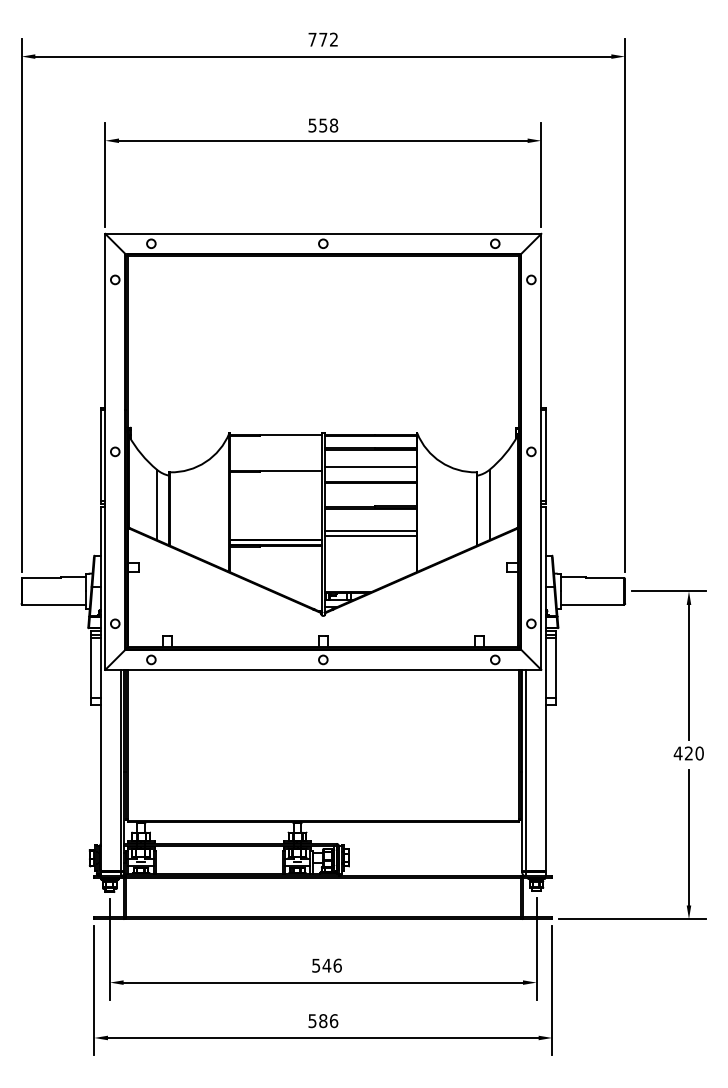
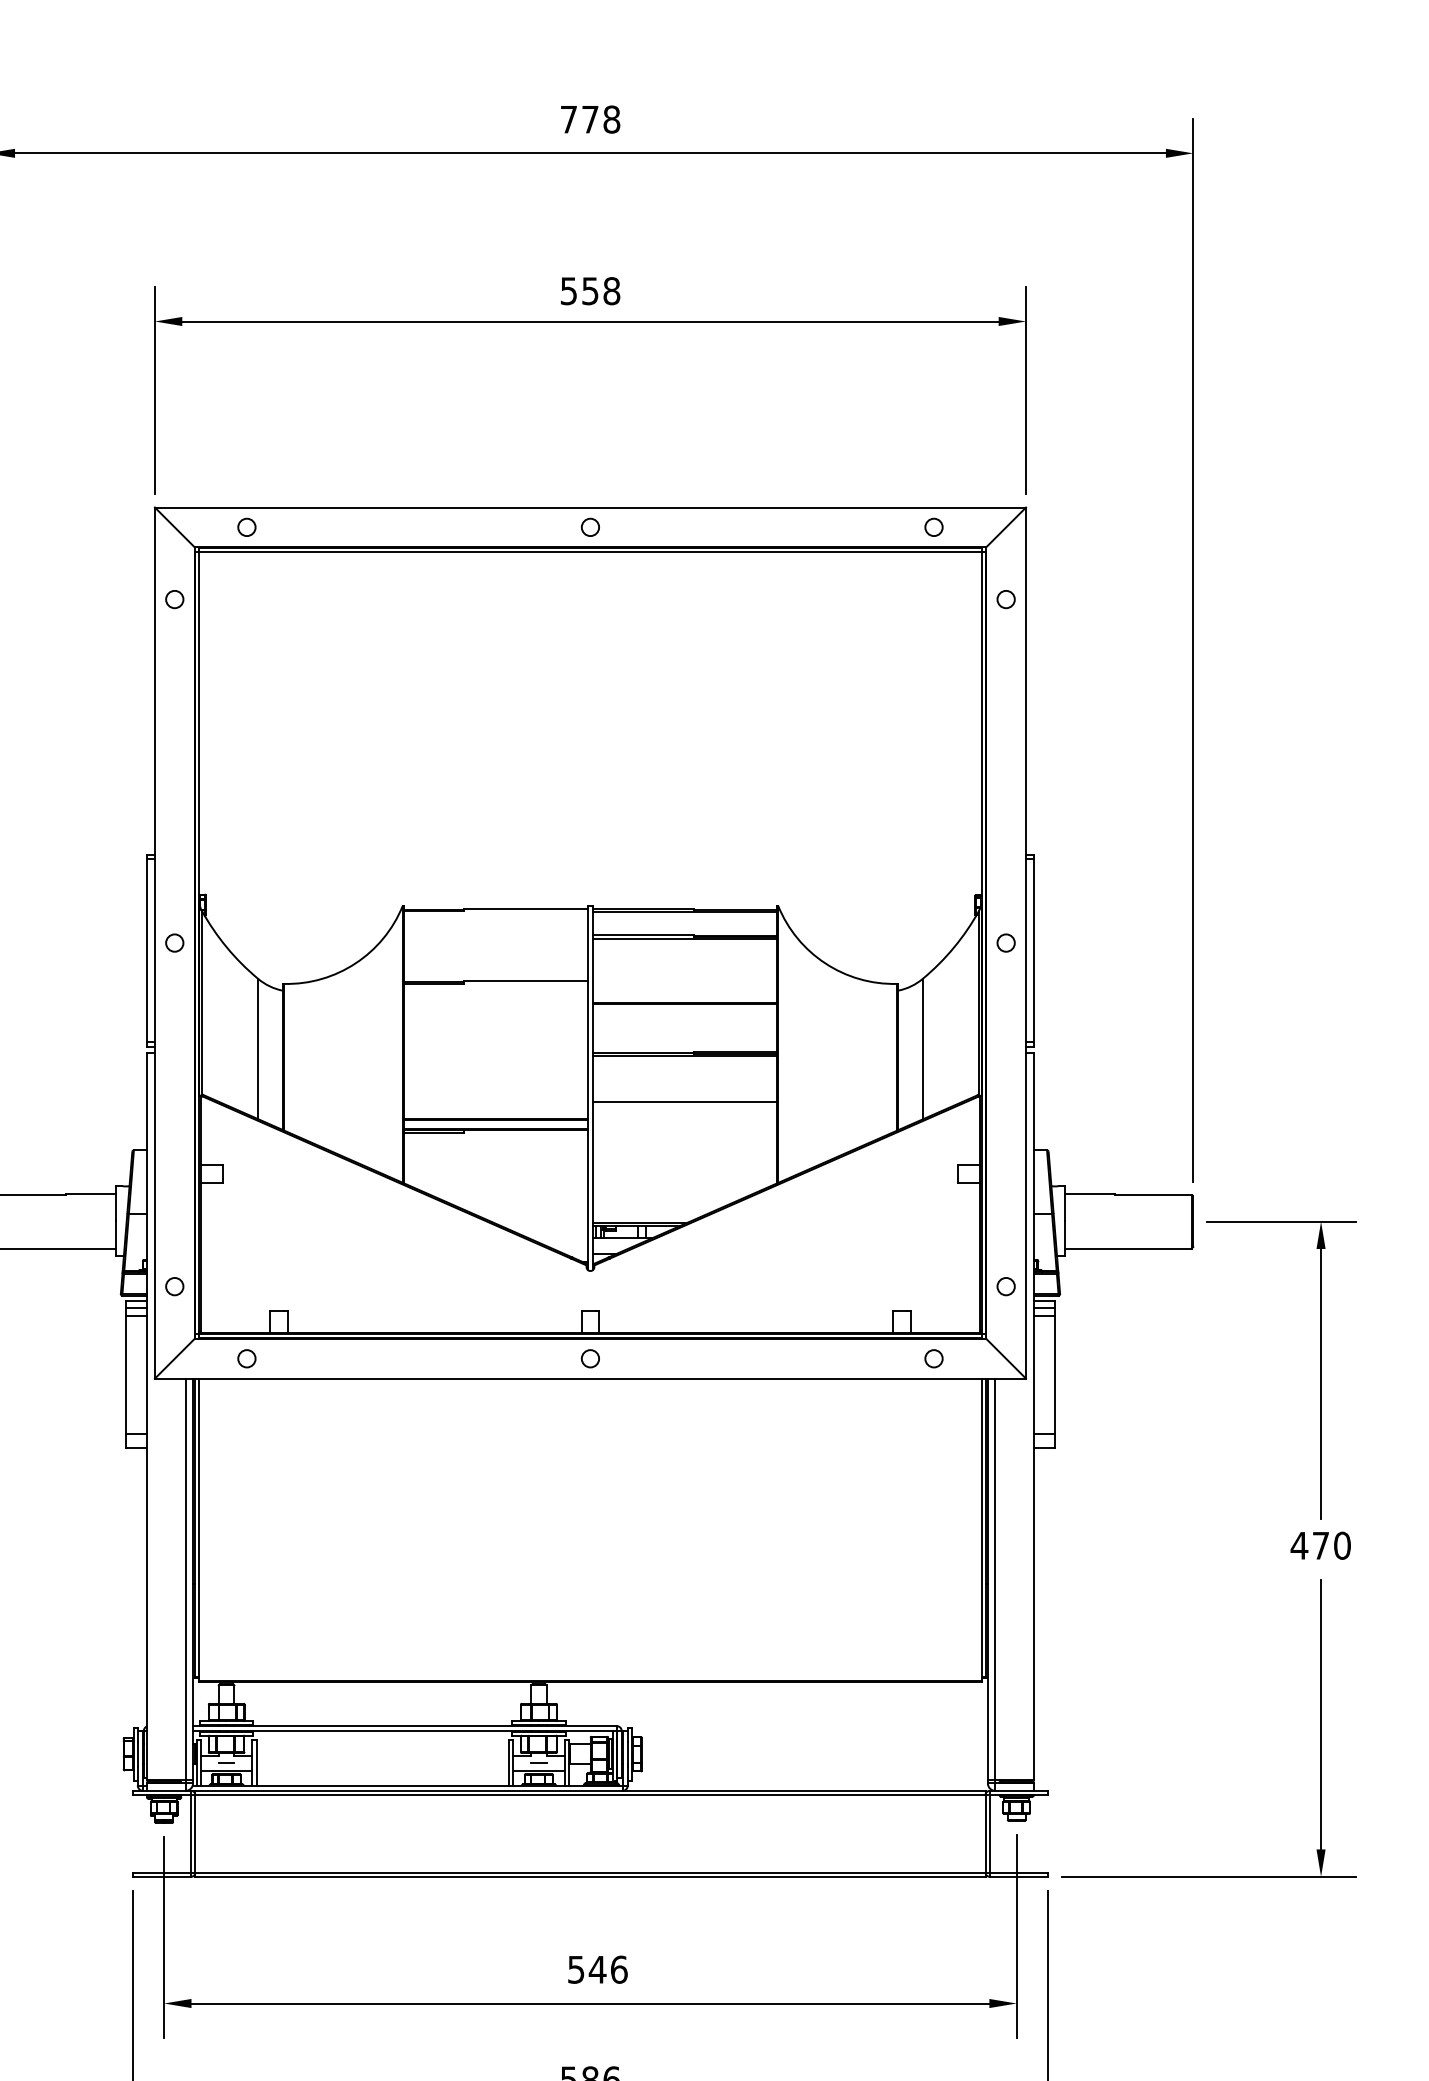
text: (333, 39) -> (610, 119), 772 -> 778
line: (370, 467) -> (684, 974), removed
line: (370, 536) -> (684, 1112), removed
text: (688, 753) -> (1320, 1545), 420 -> 470

